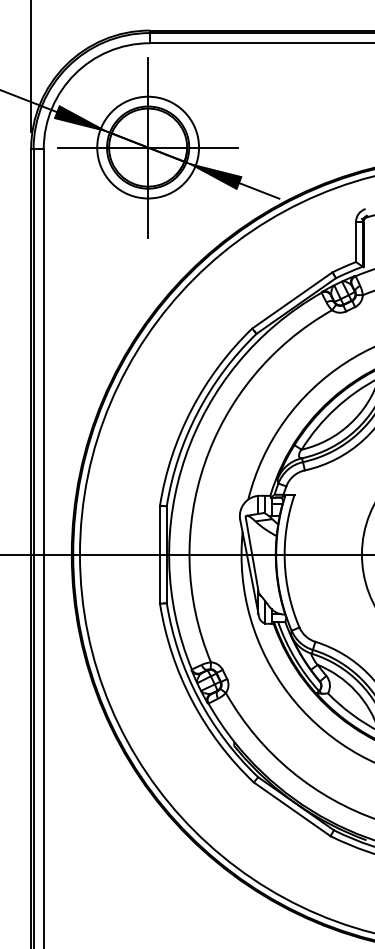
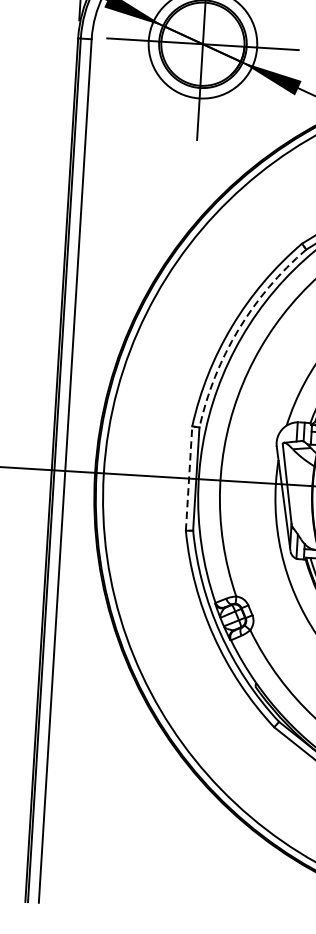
arc: (197, 412) -> (238, 329), solid -> dashed
line: (160, 554) -> (189, 478), solid -> dashed

